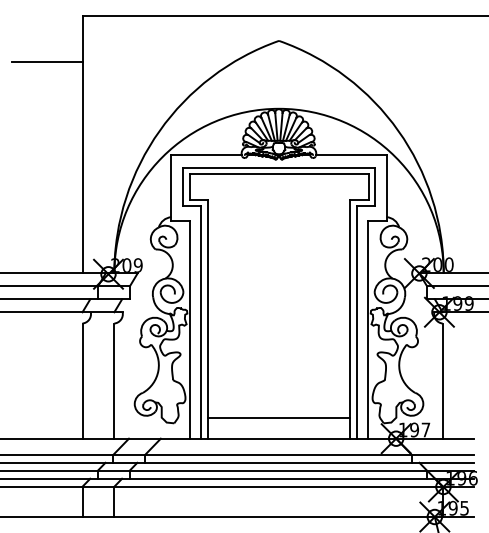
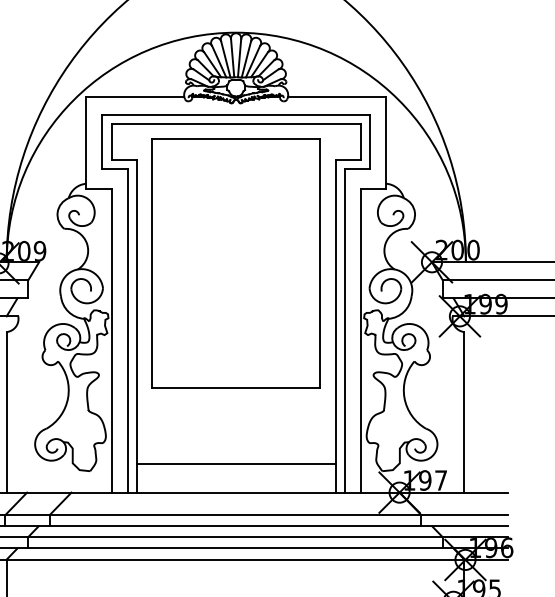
part: (278, 274) -> (235, 263), added

